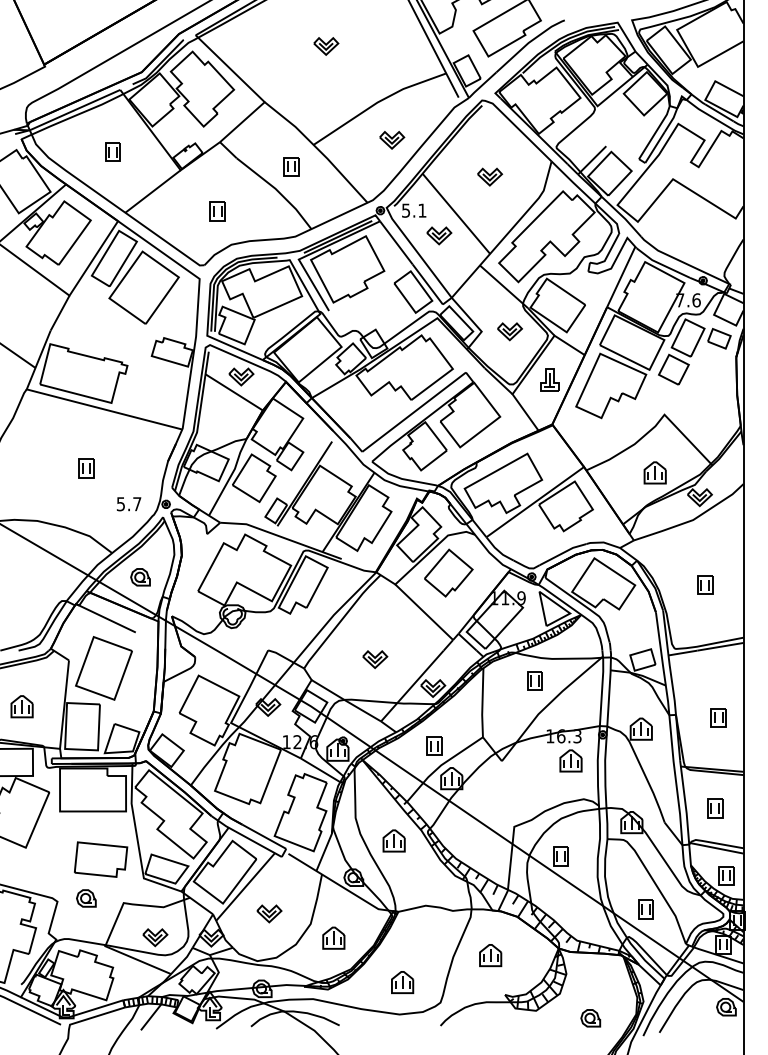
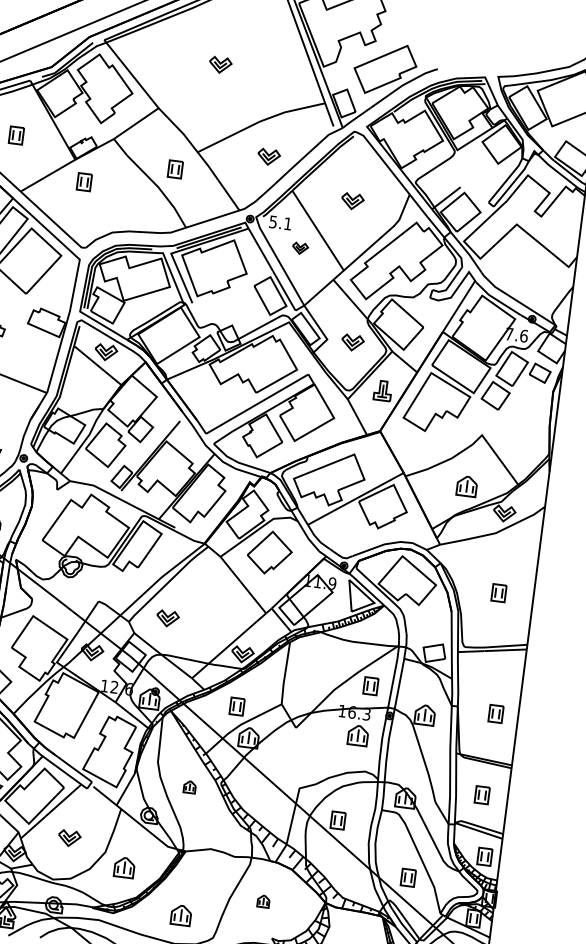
part: (217, 211) -> (84, 182), moved
part: (439, 235) -> (300, 248), size x0.7
part: (375, 659) -> (168, 618), moved
part: (534, 680) -> (370, 685), moved
part: (393, 840) -> (189, 786), size x0.6
part: (490, 955) -> (263, 901), size x0.6

